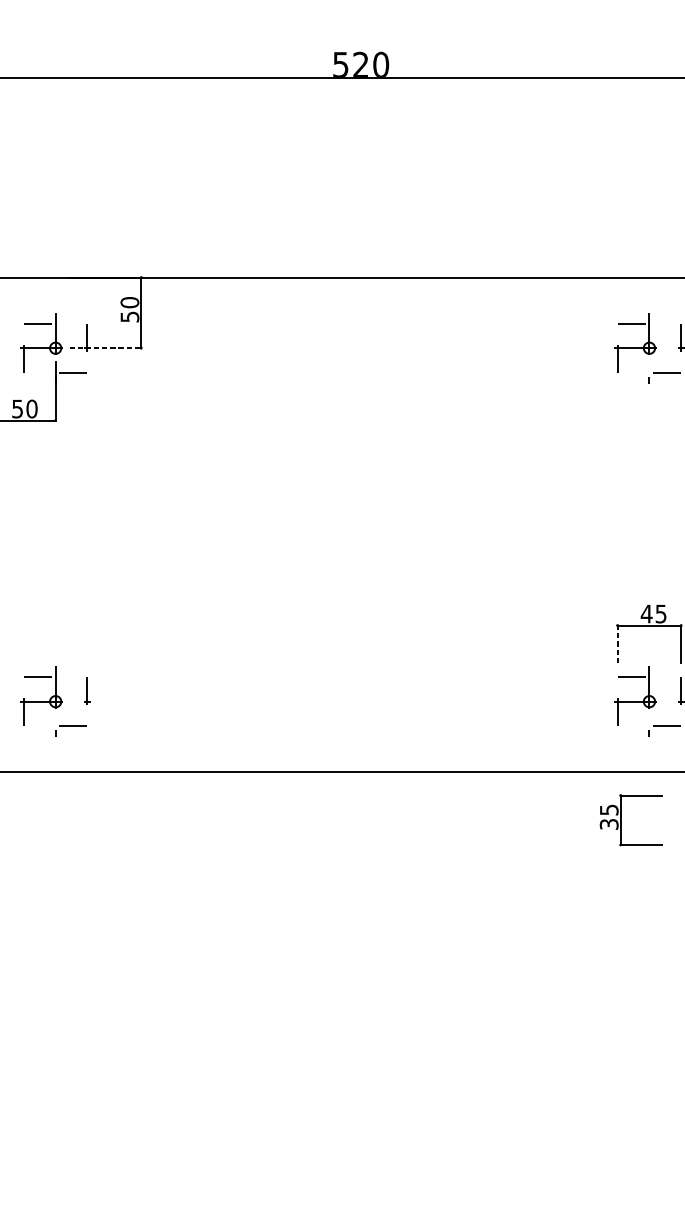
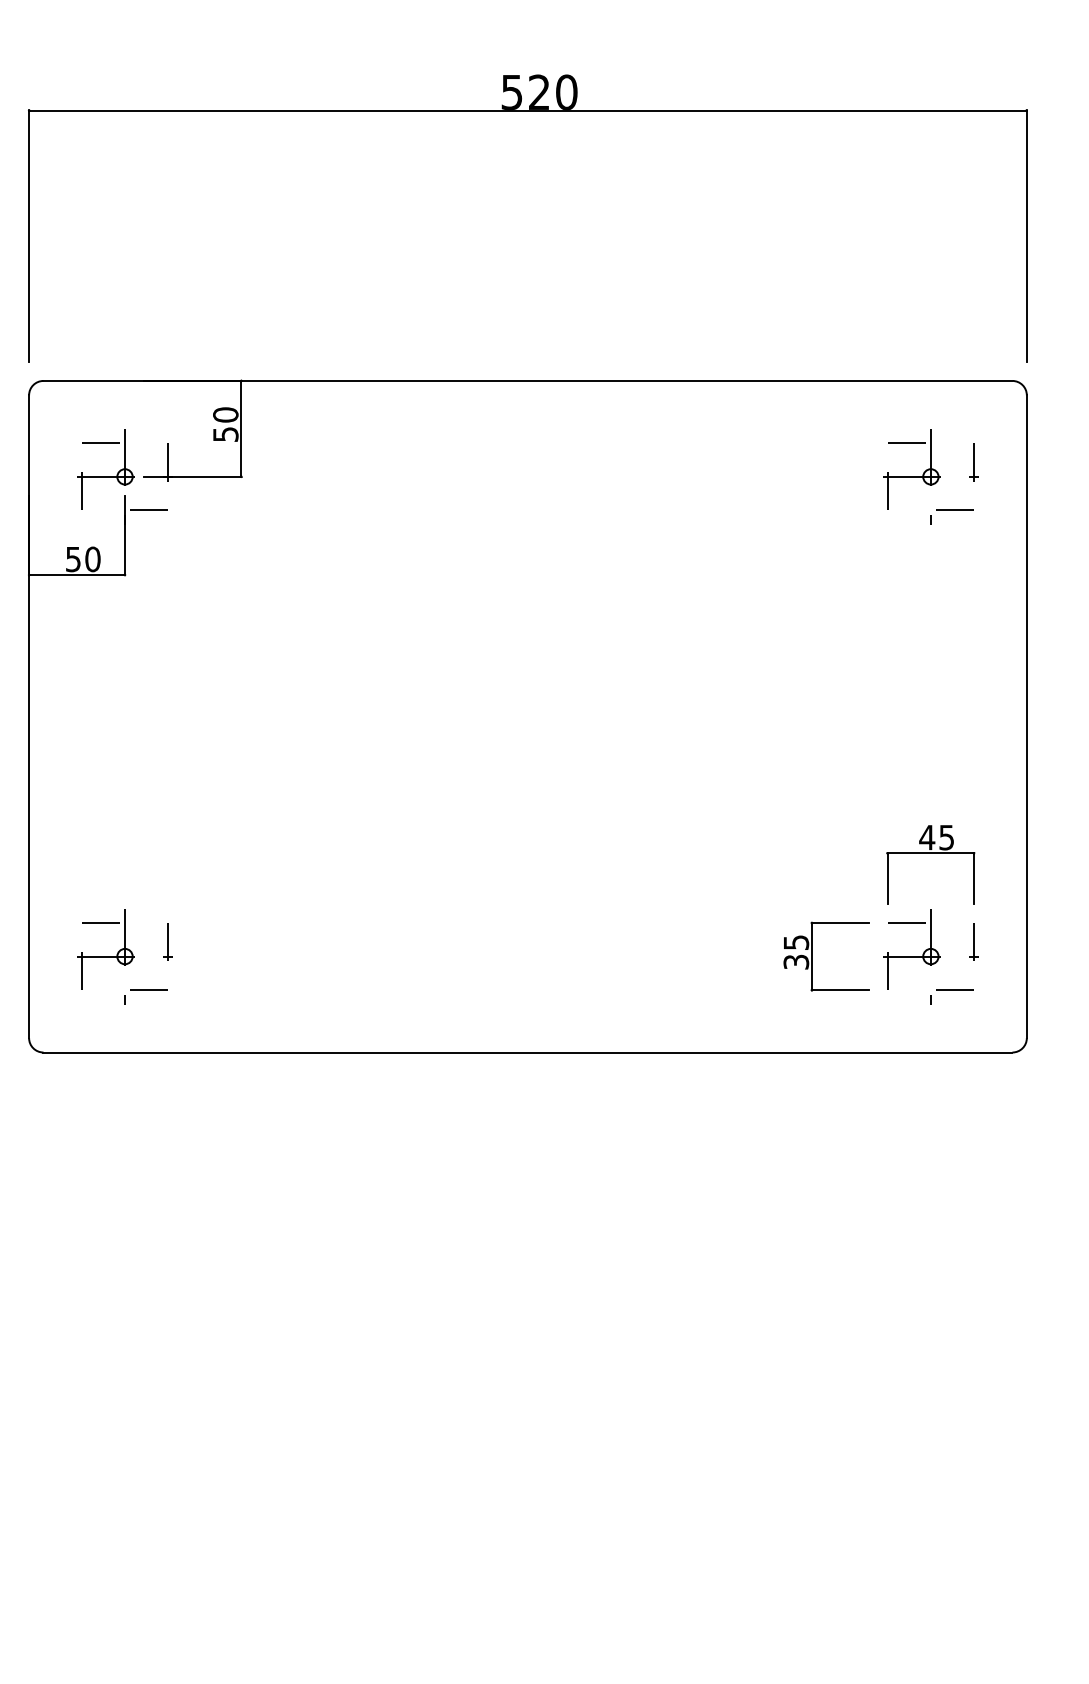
line: (105, 347) -> (192, 476), dashed -> solid
line: (617, 644) -> (887, 878), dashed -> solid
part: (621, 820) -> (812, 956), moved

